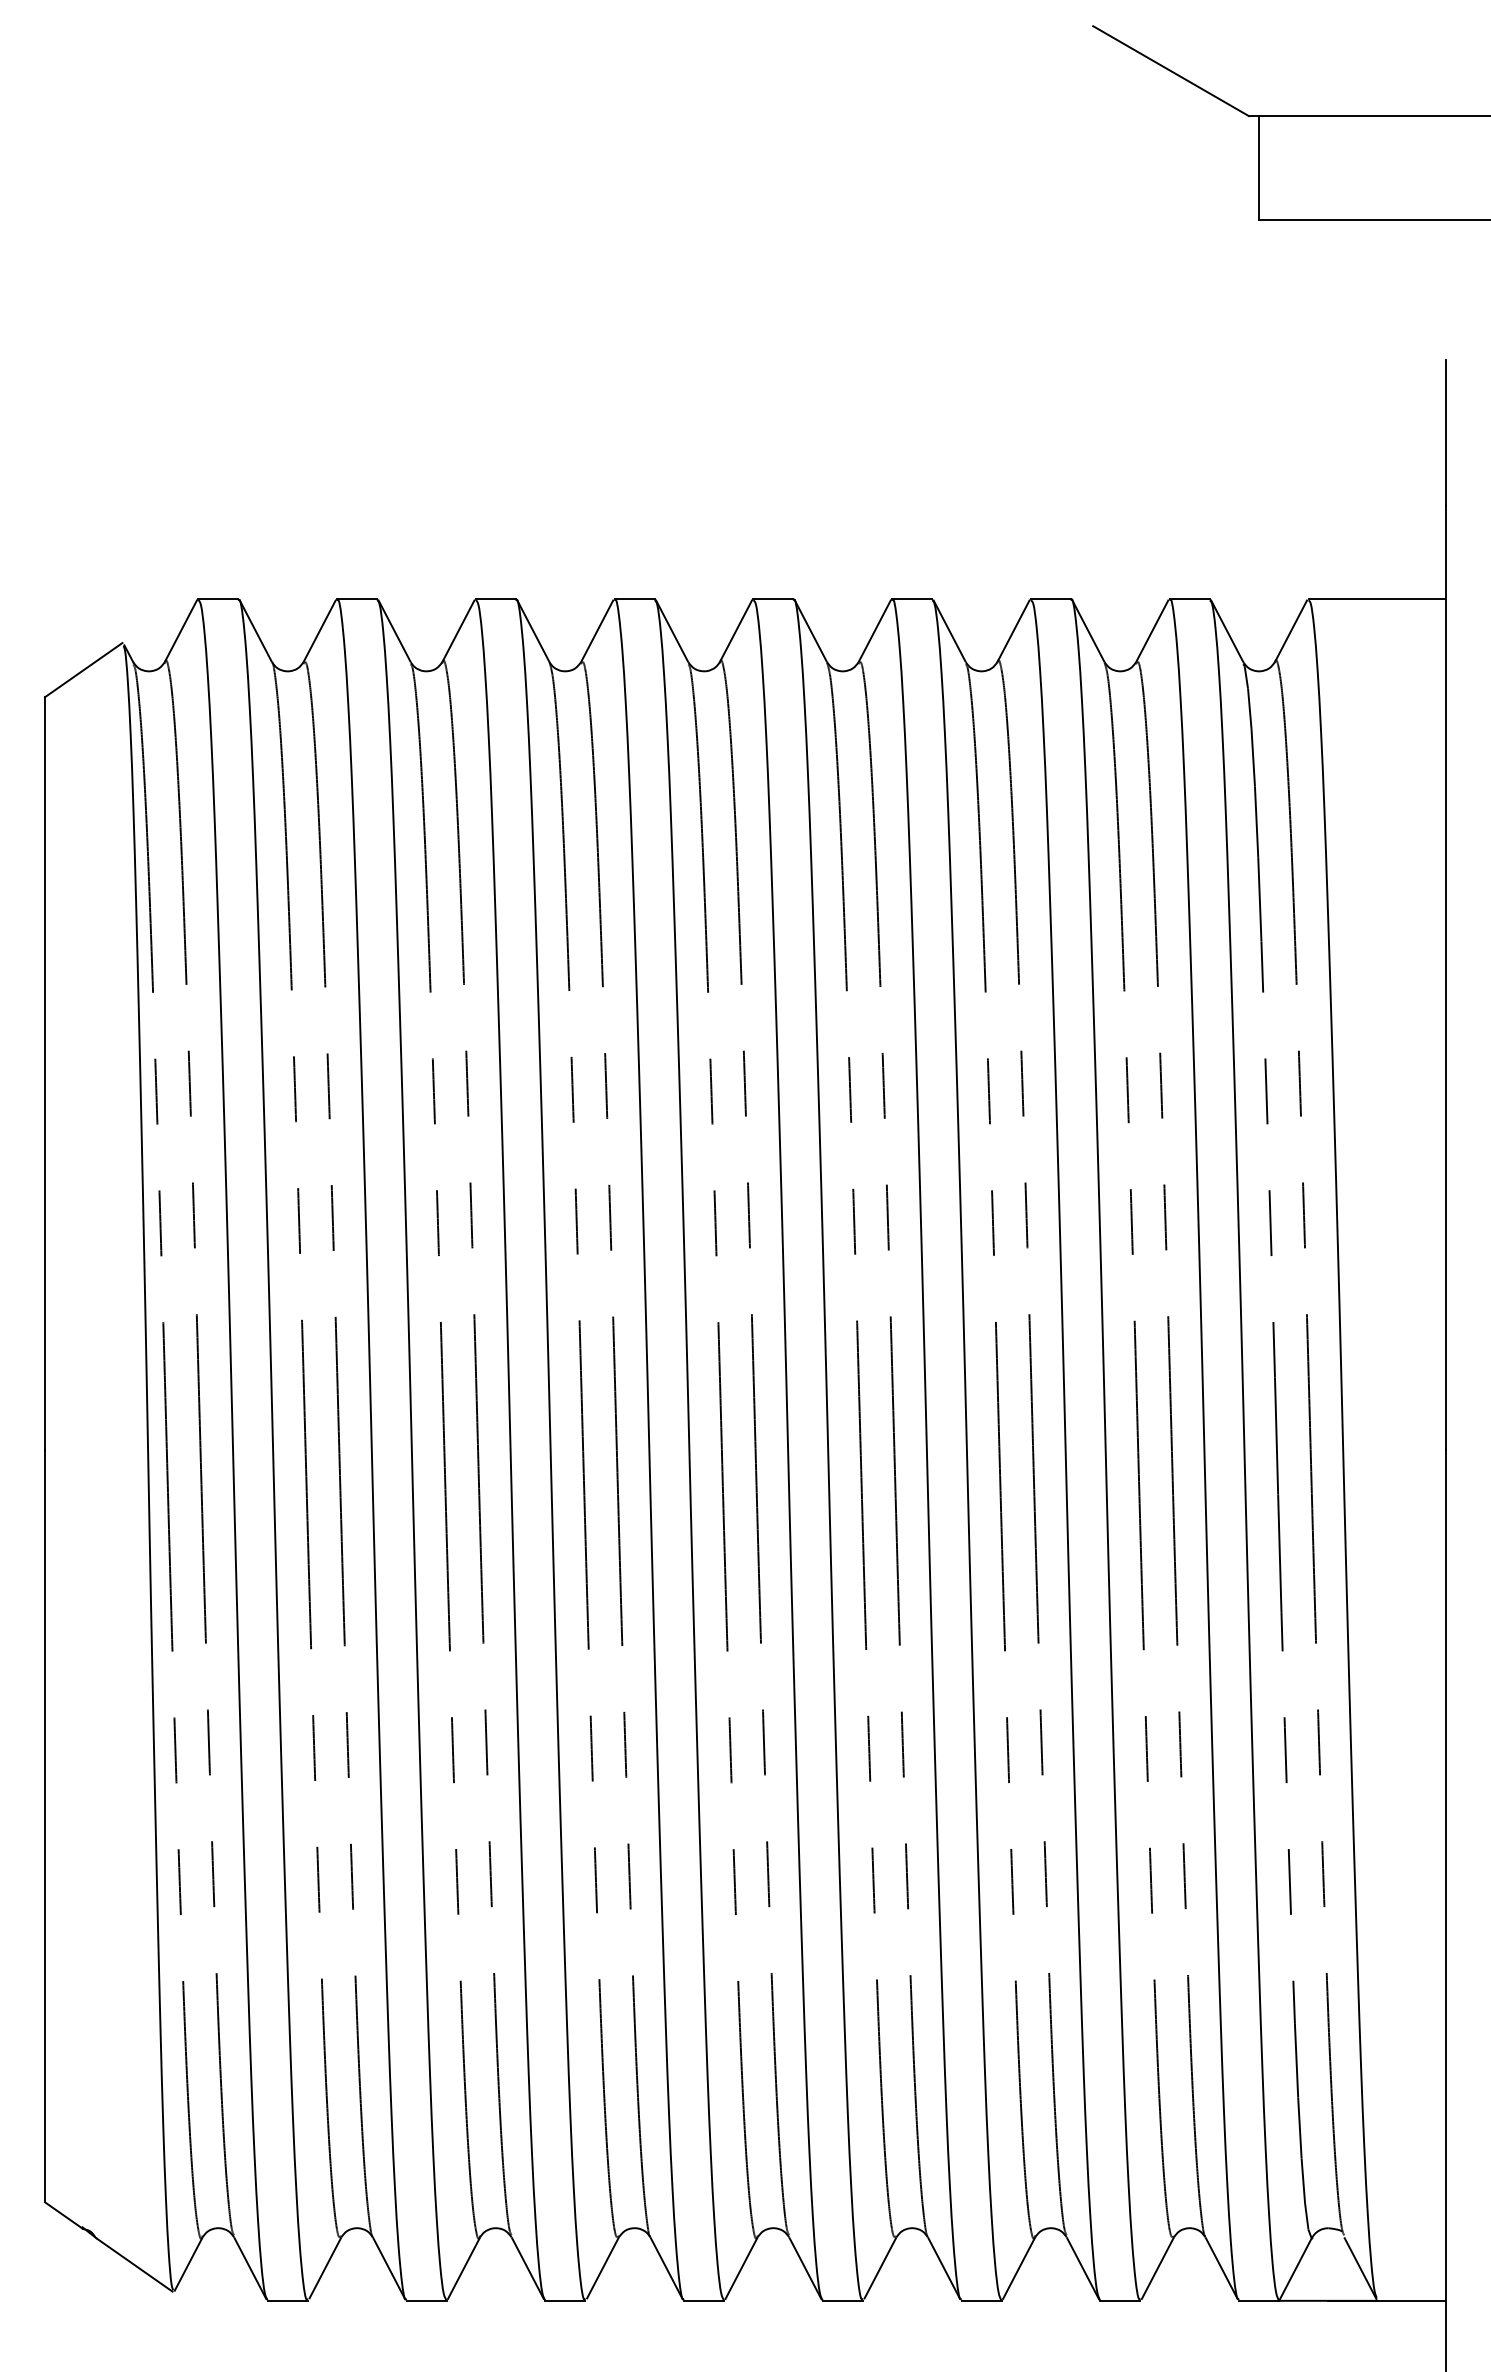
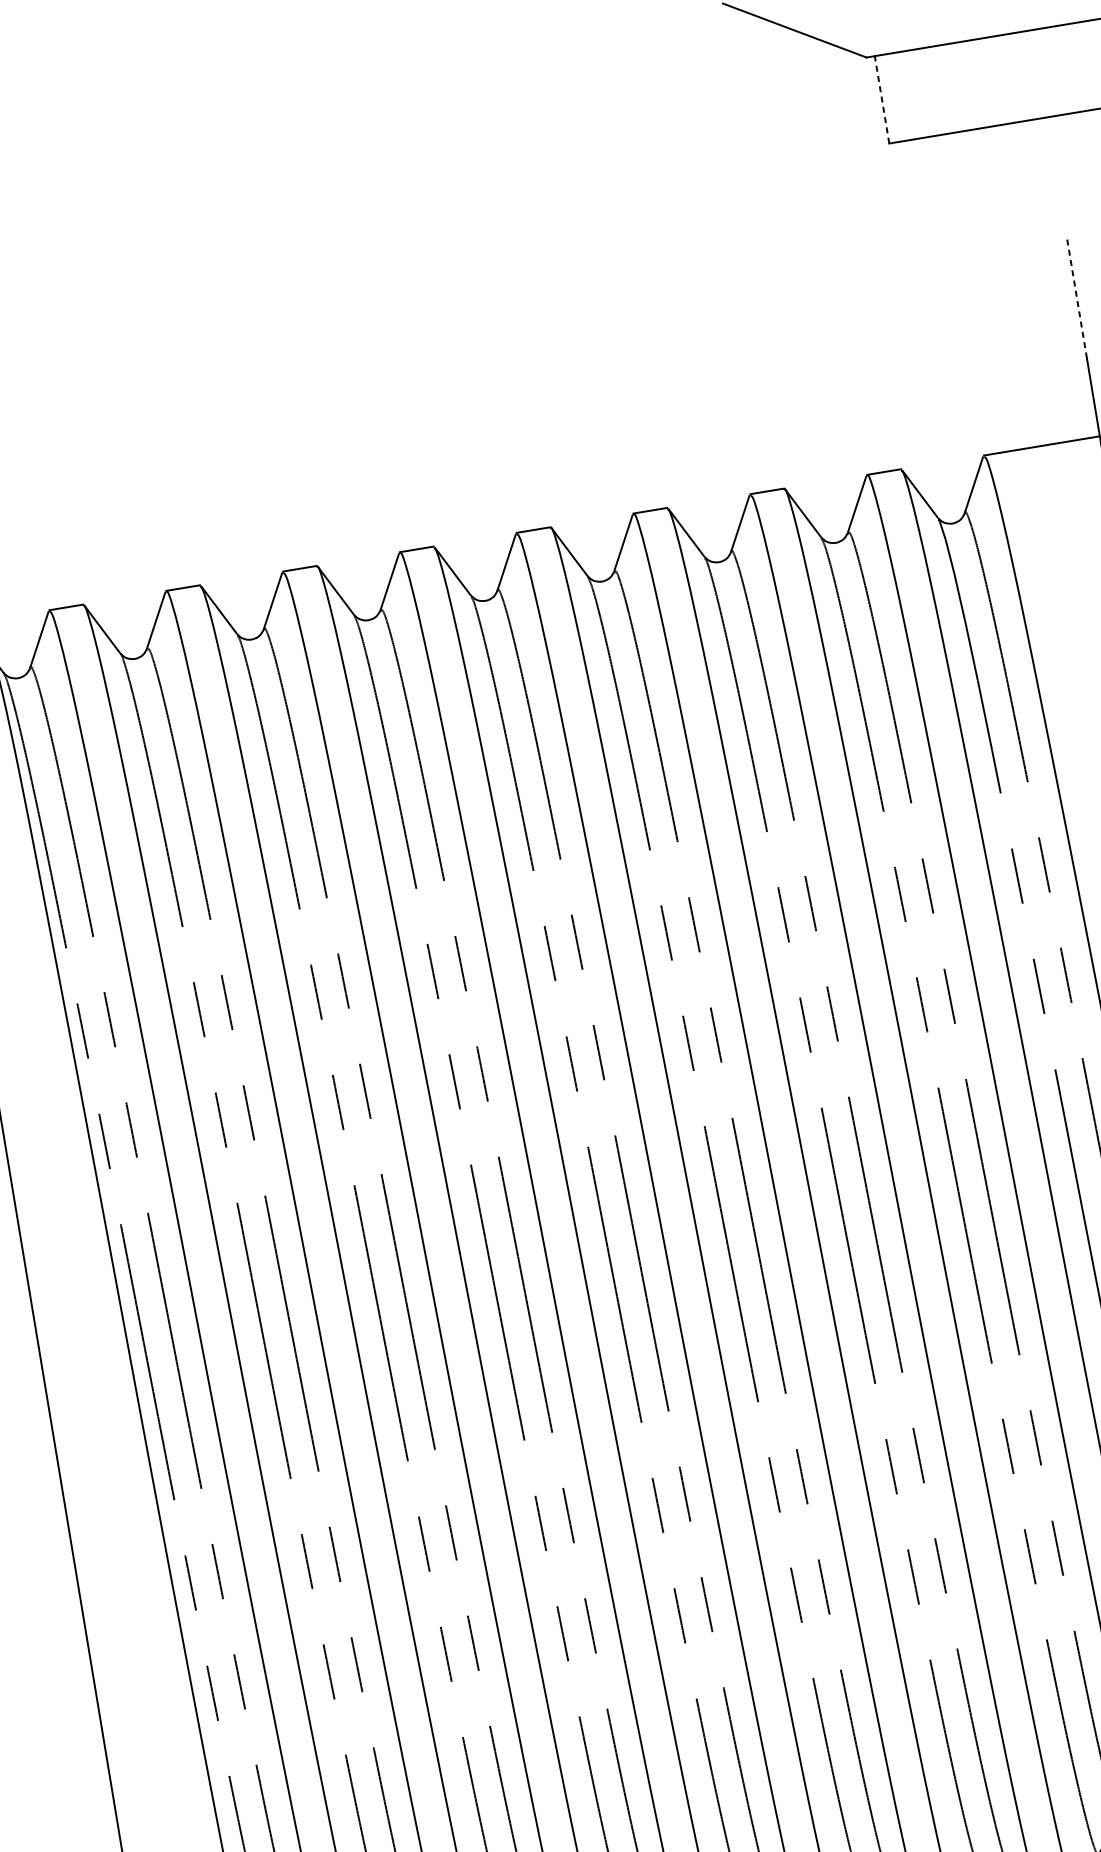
line: (1258, 167) -> (881, 99), solid -> dashed
line: (1446, 432) -> (1077, 296), solid -> dashed

